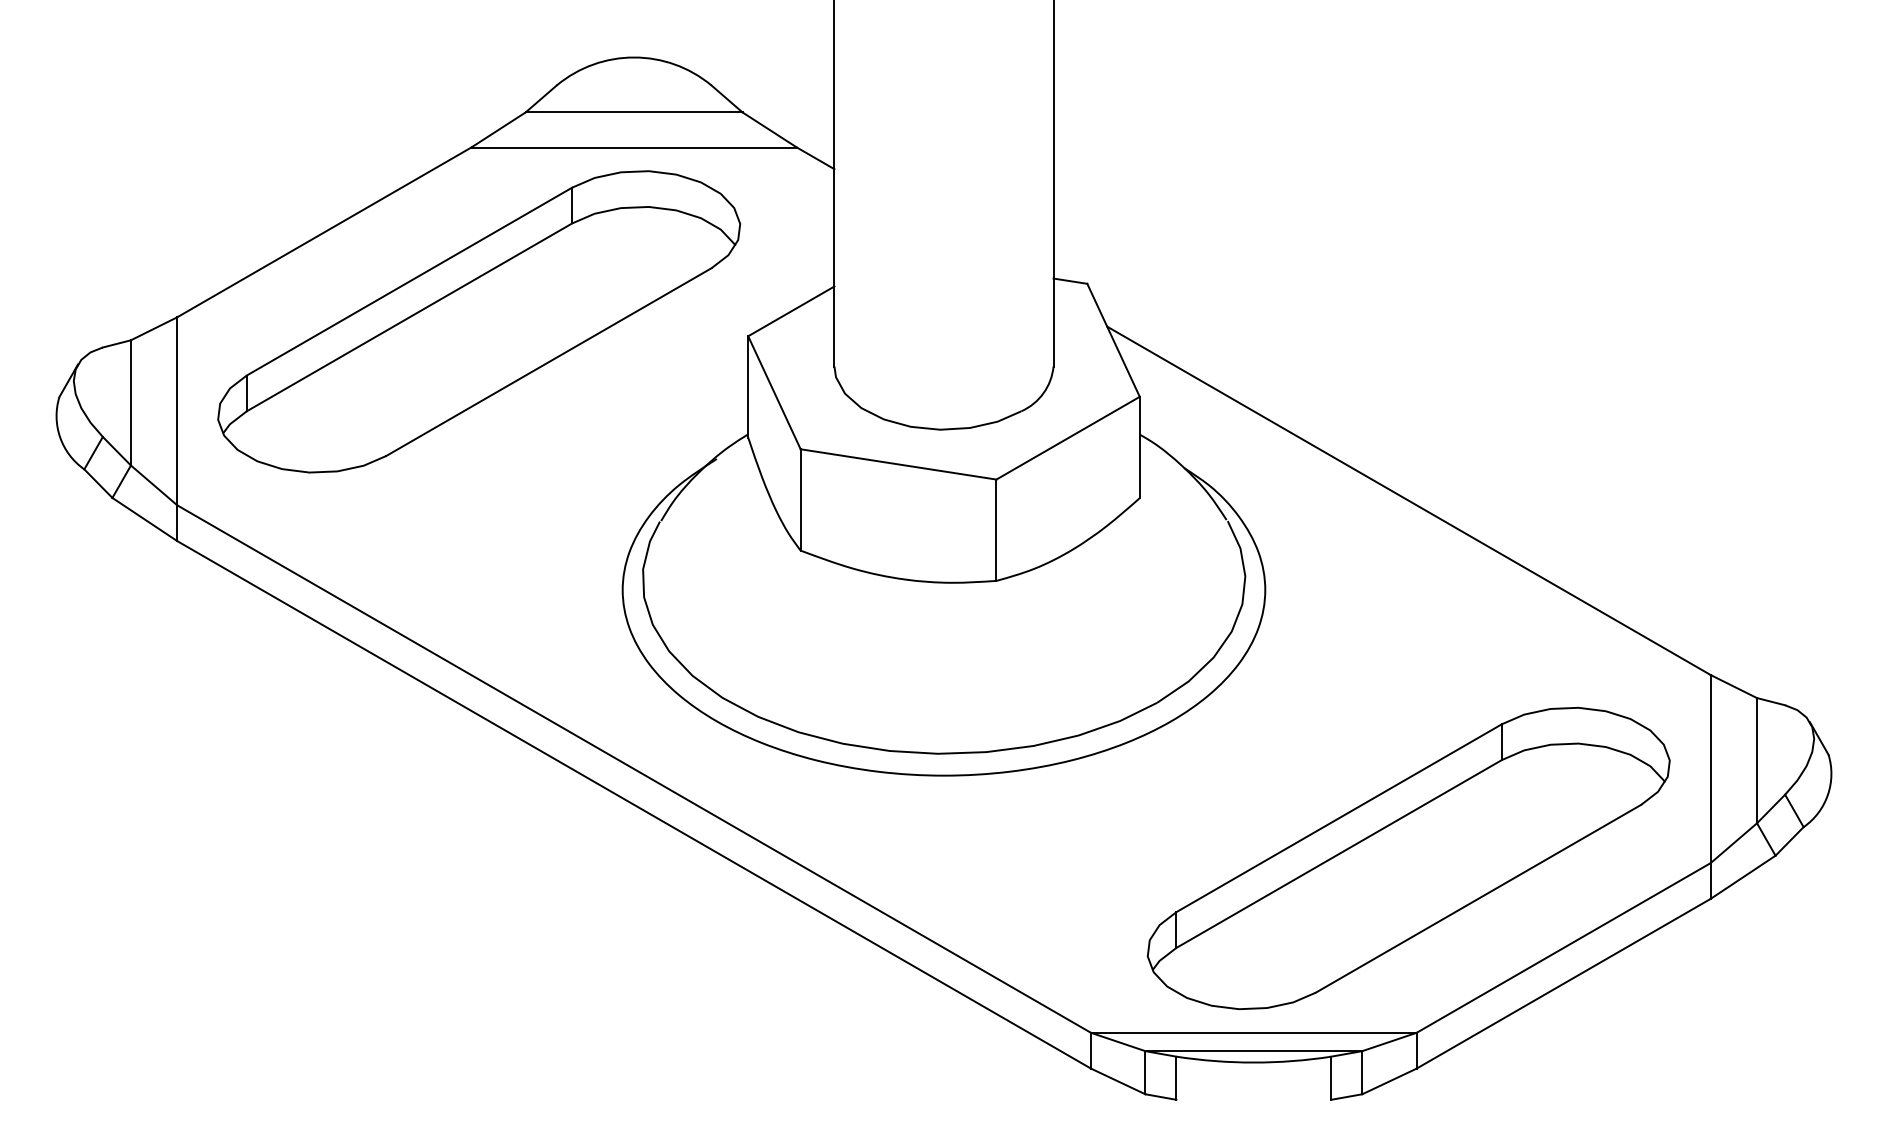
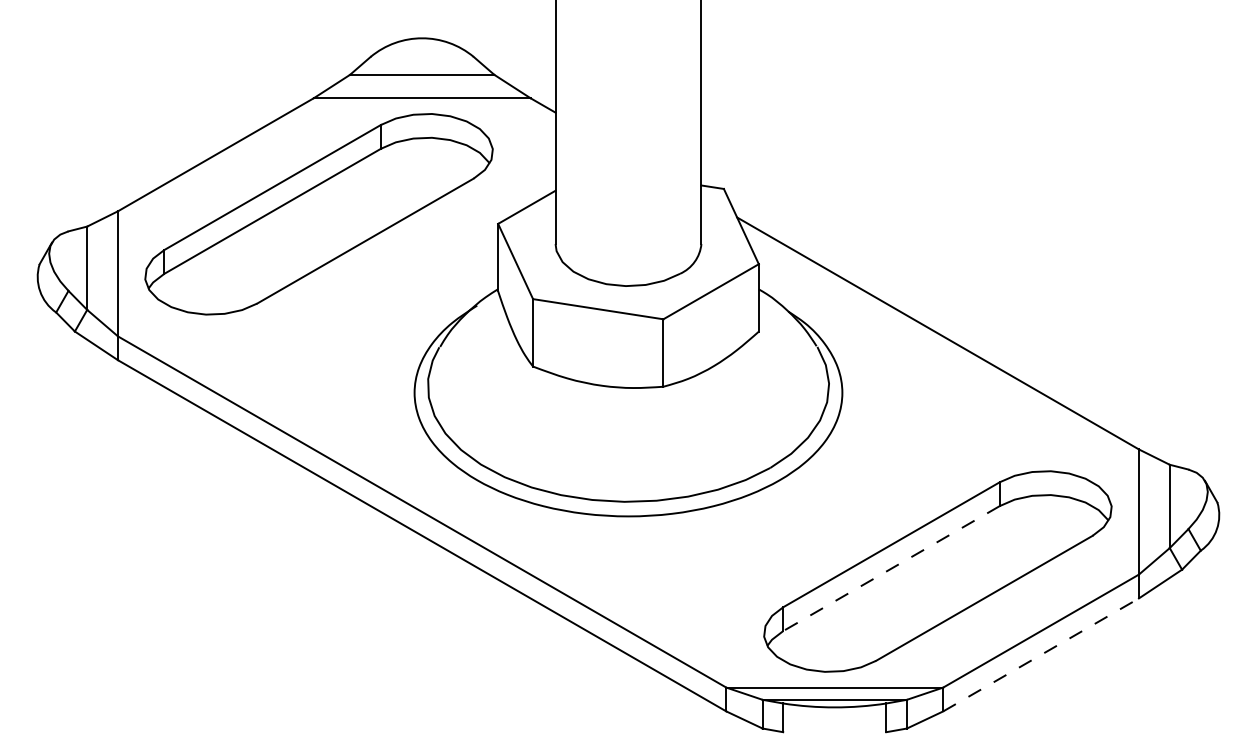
line: (1339, 853) -> (891, 568), solid -> dashed
line: (1564, 983) -> (1041, 654), solid -> dashed

